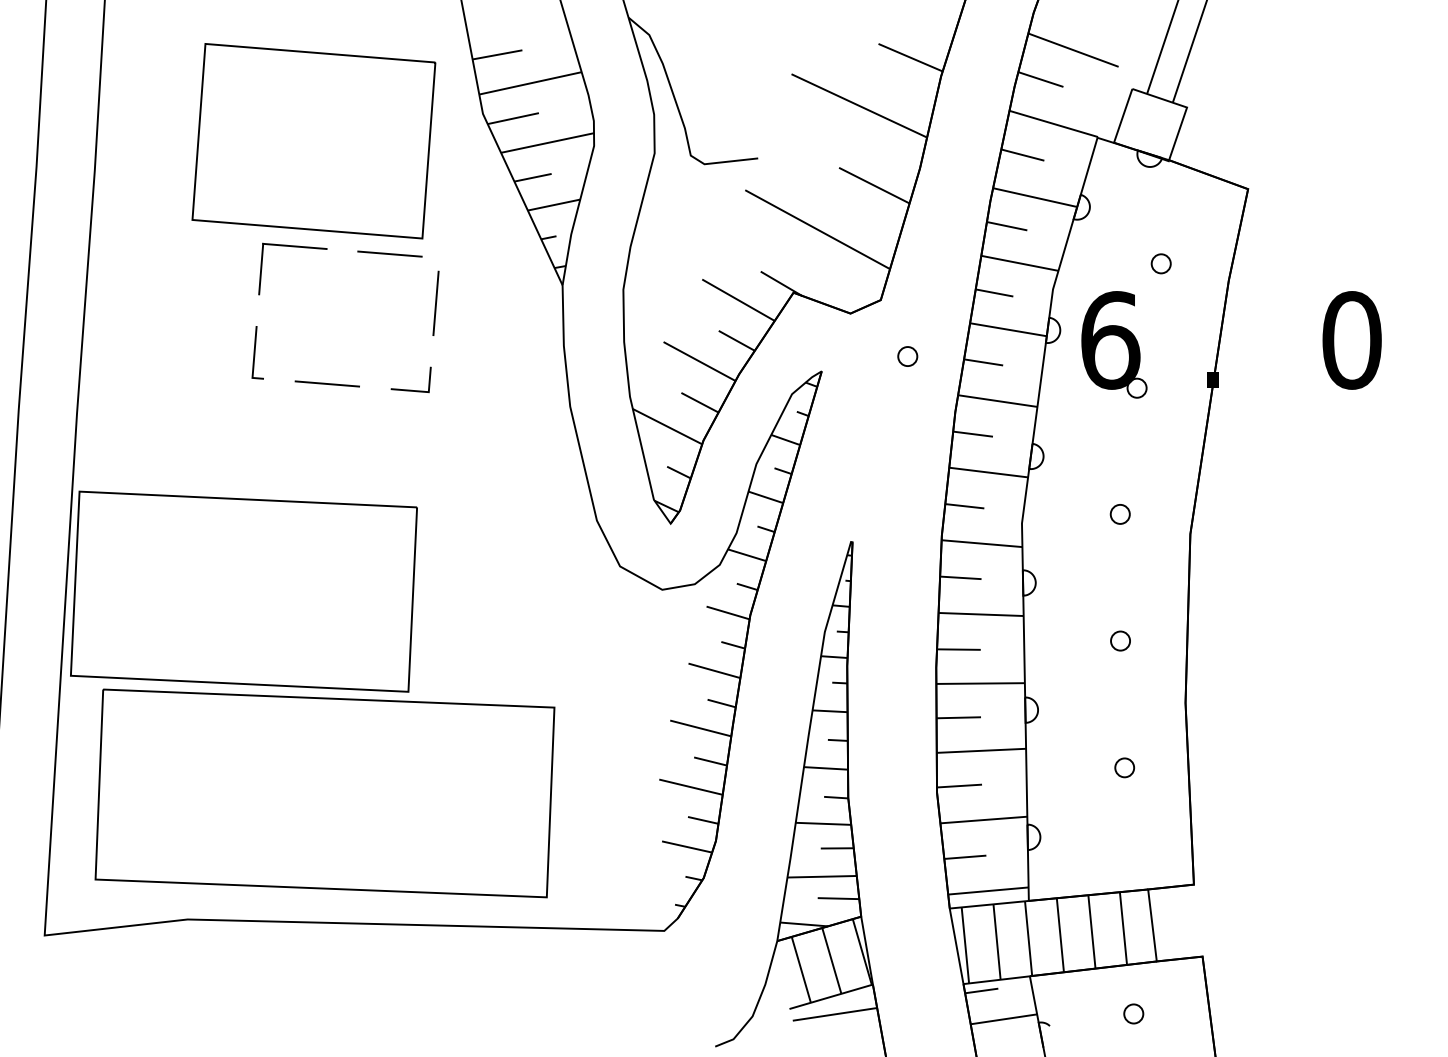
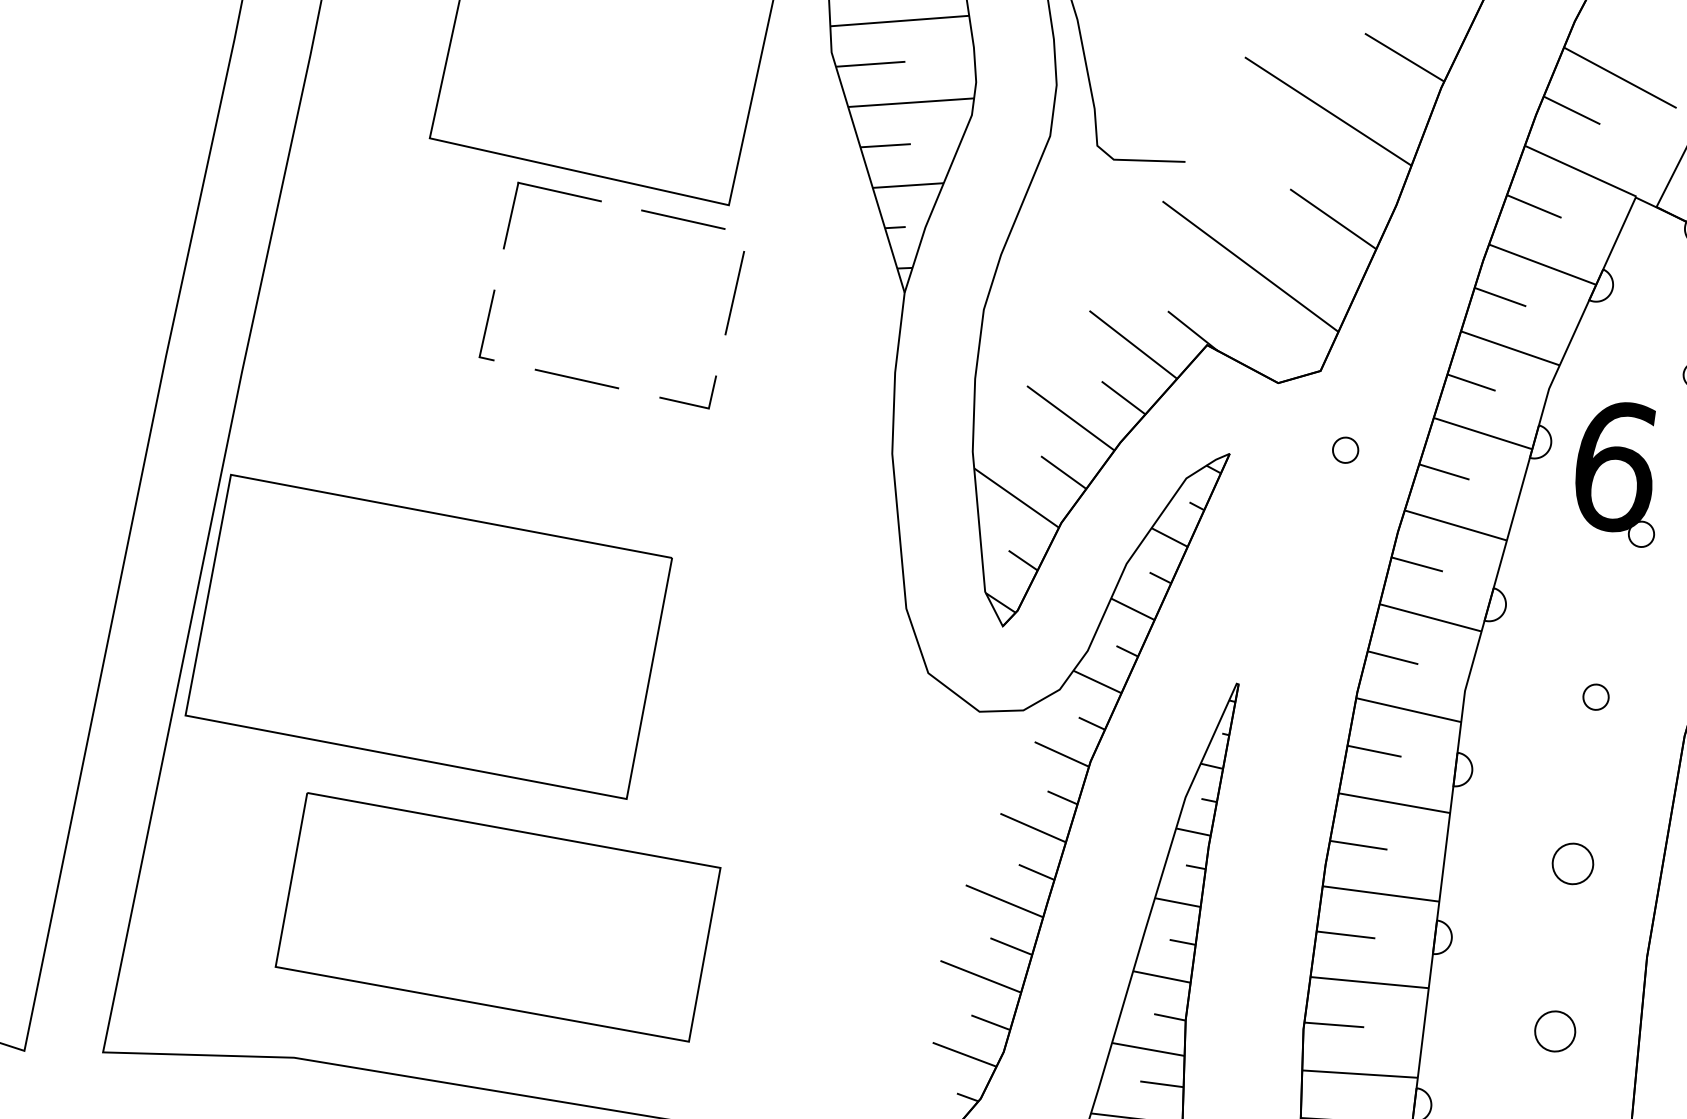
circle: (1120, 640) -> (1573, 863), size x1.6
circle: (1124, 767) -> (1554, 1030), size x1.6
part: (324, 793) -> (497, 917), size x0.7

